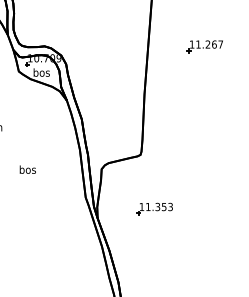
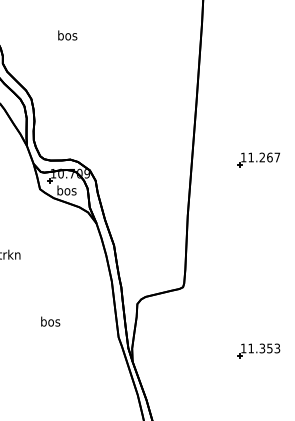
text: (27, 169) -> (50, 321), moved
part: (154, 208) -> (258, 350), moved

